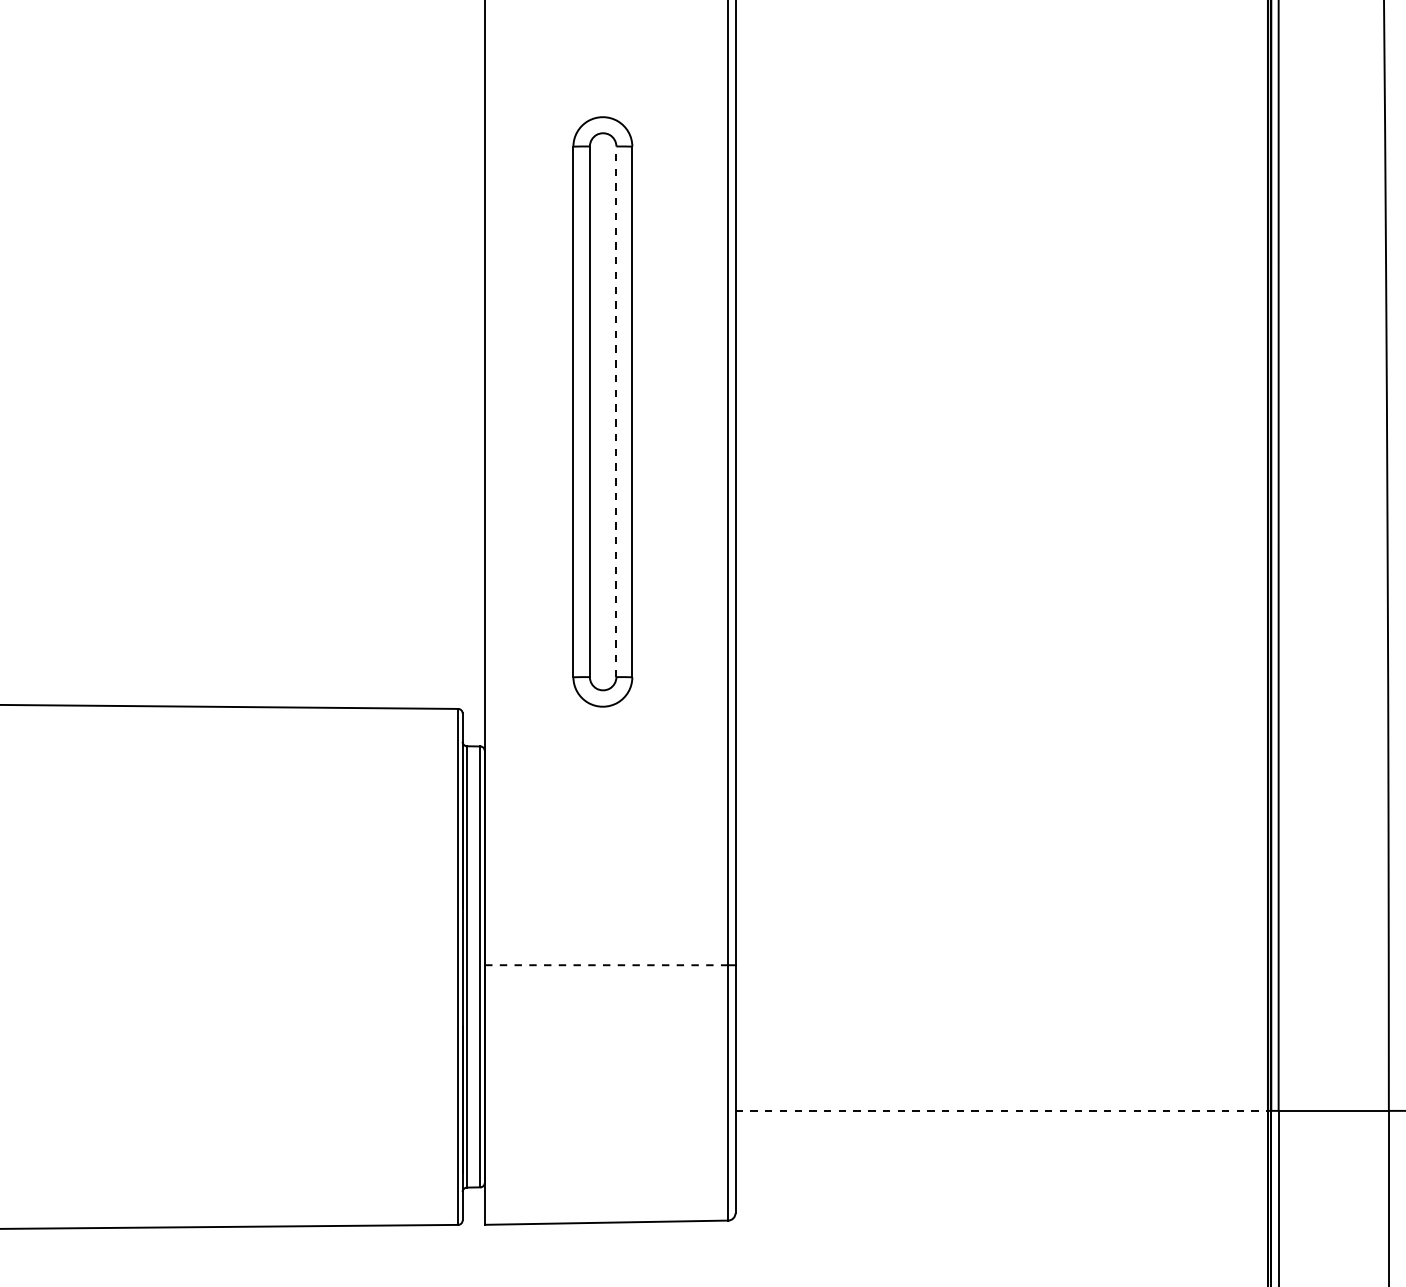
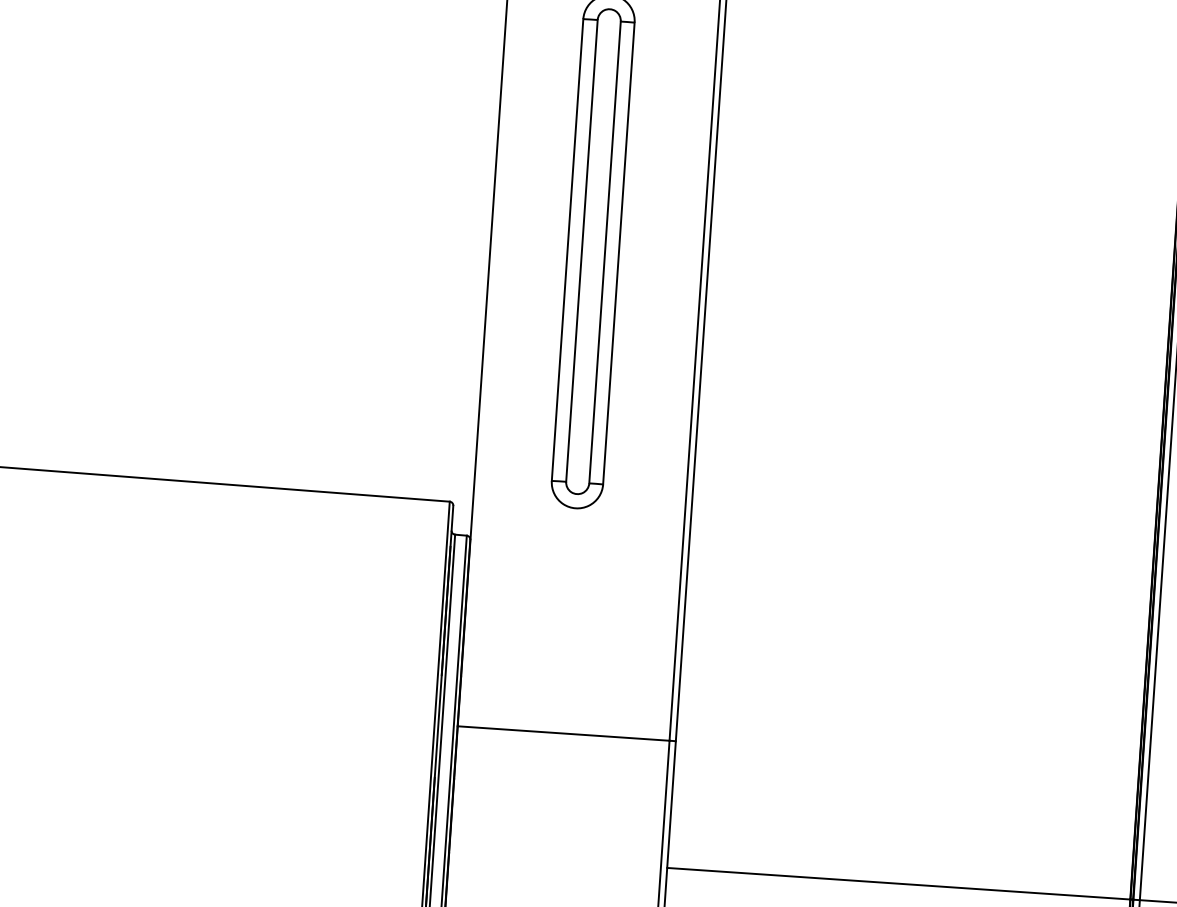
line: (616, 411) -> (605, 252), dashed -> solid
line: (606, 965) -> (563, 733), dashed -> solid
line: (1002, 1110) -> (899, 883), dashed -> solid

